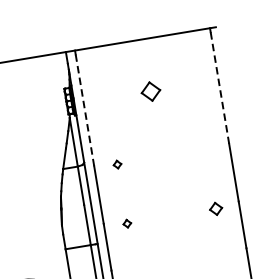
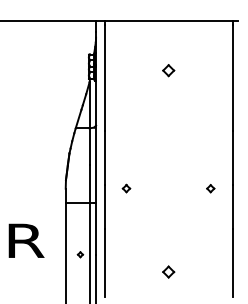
line: (219, 87) -> (232, 77), dashed -> solid
part: (151, 91) -> (168, 70), size x0.62
line: (84, 110) -> (104, 77), dashed -> solid
part: (117, 164) -> (126, 132), removed
part: (215, 208) -> (210, 188), size x0.62

